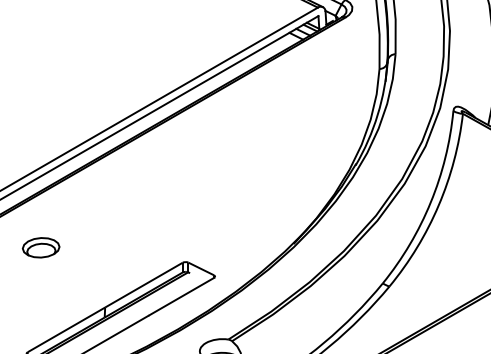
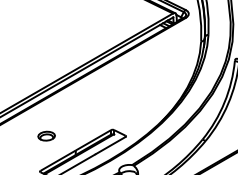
part: (40, 246) -> (46, 135), moved

